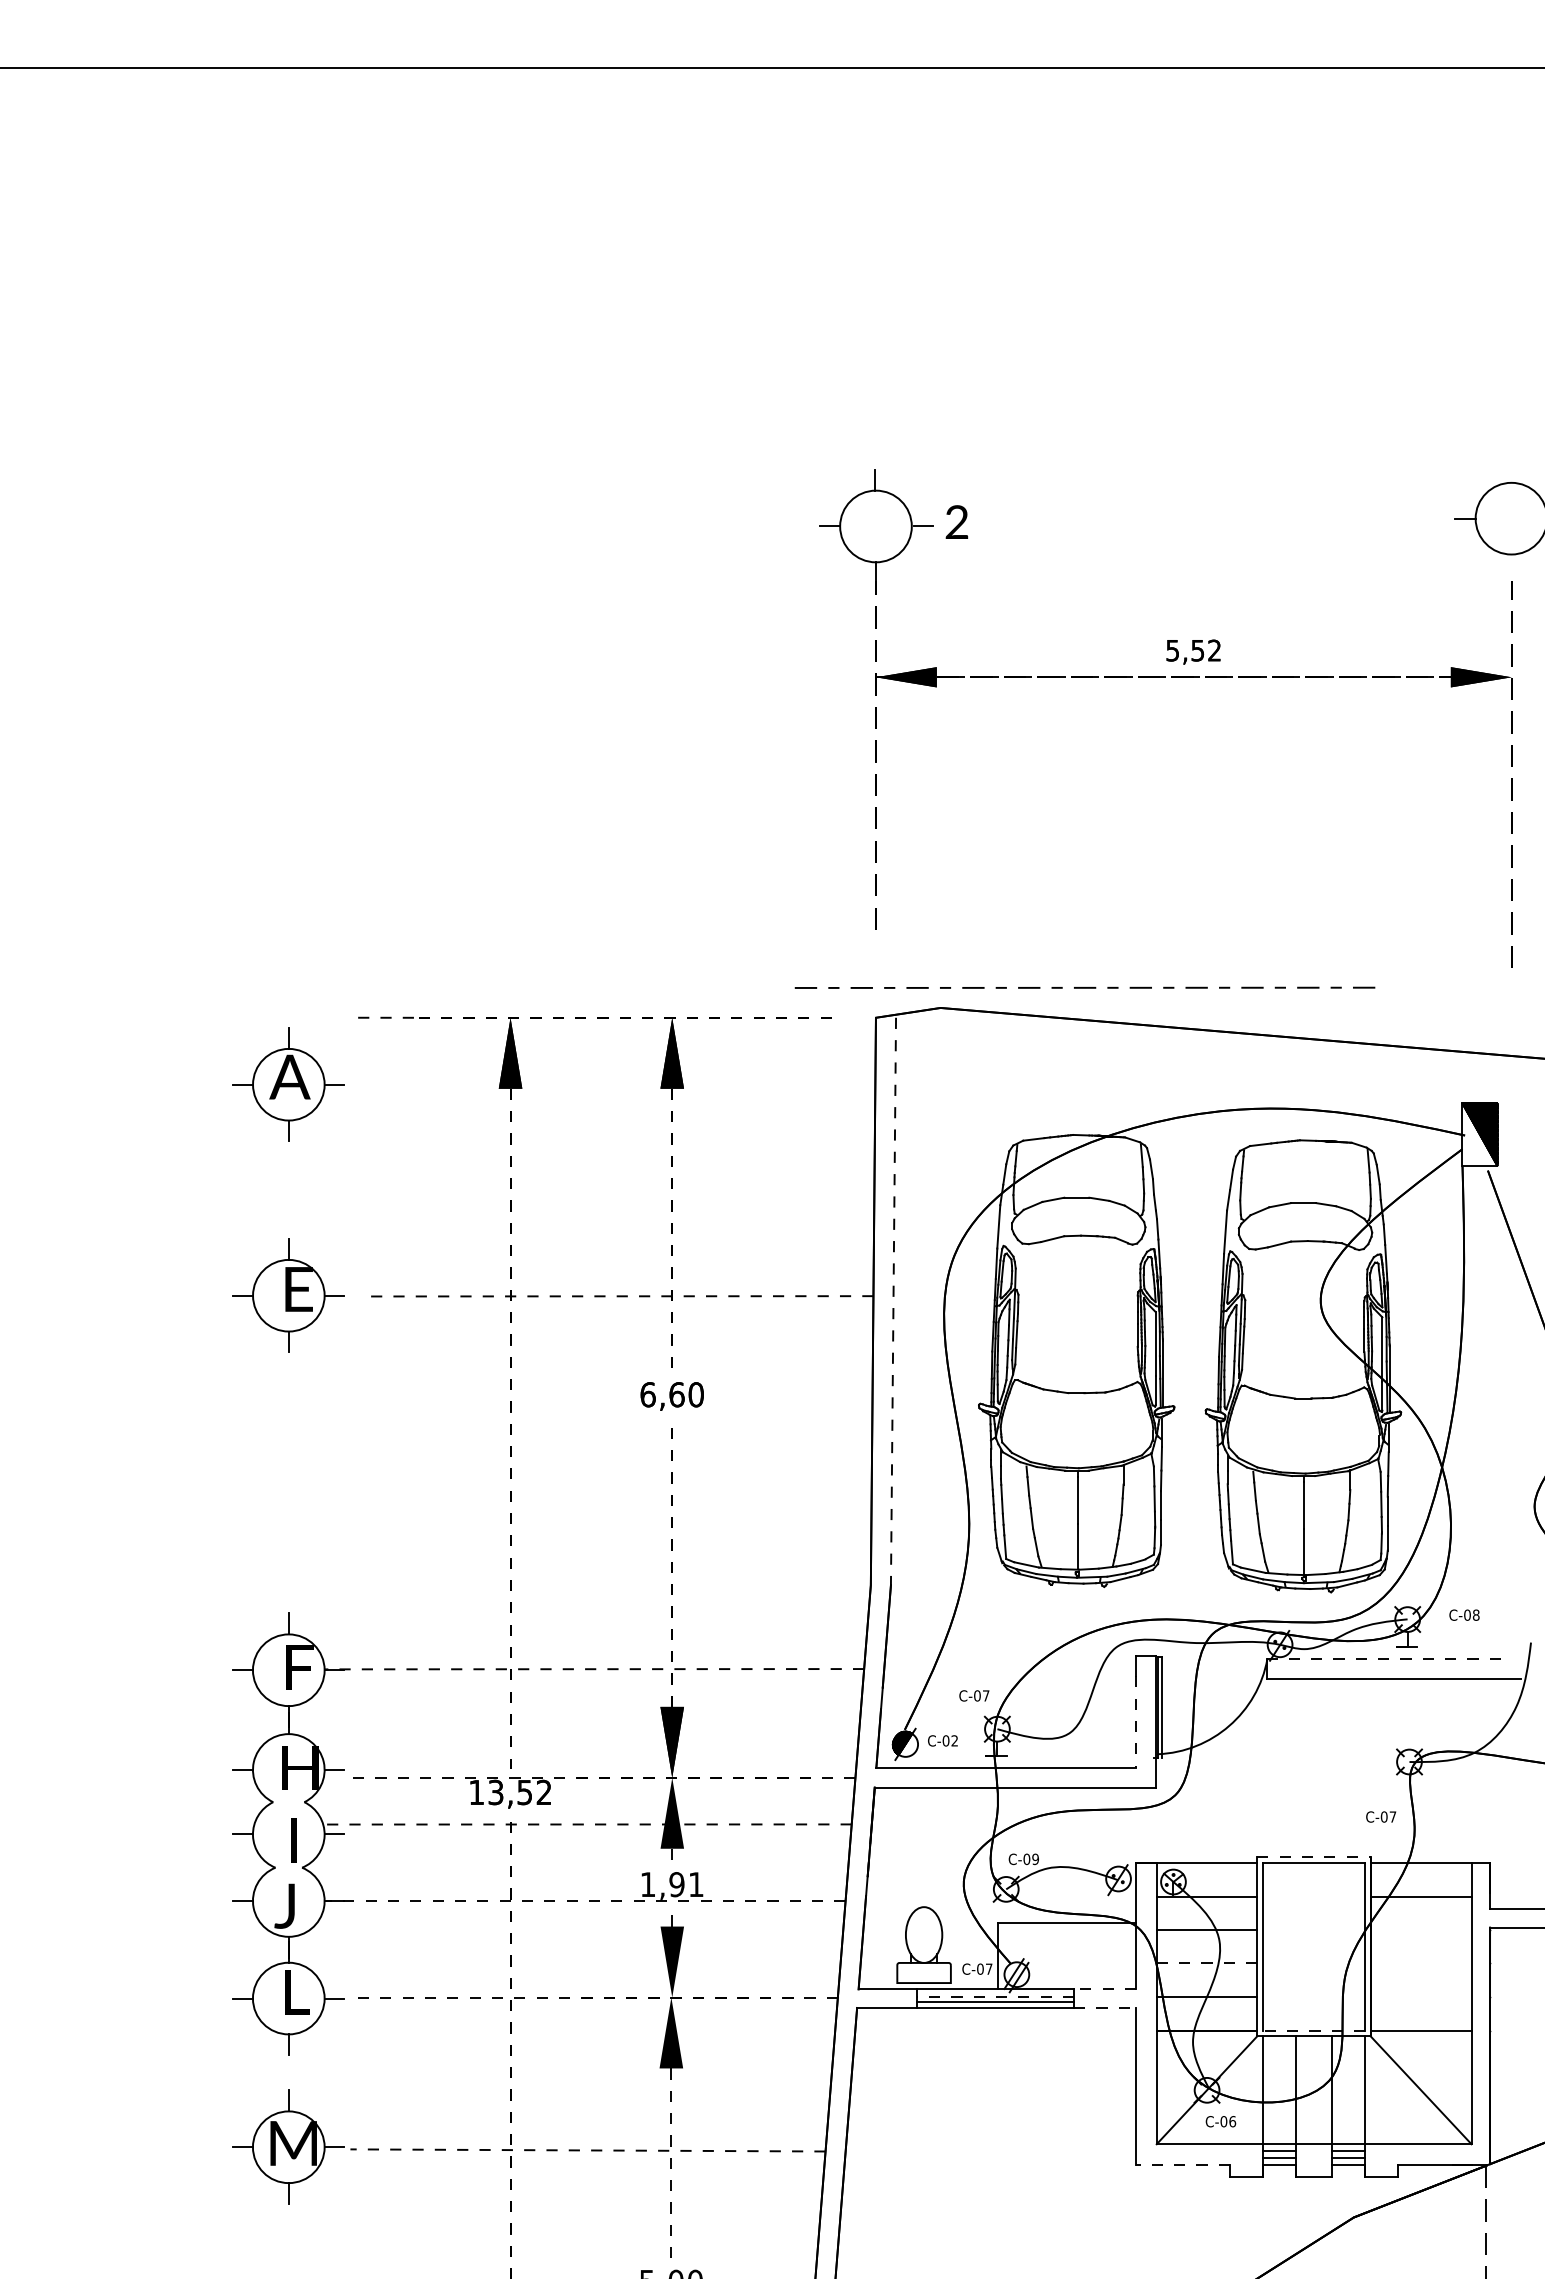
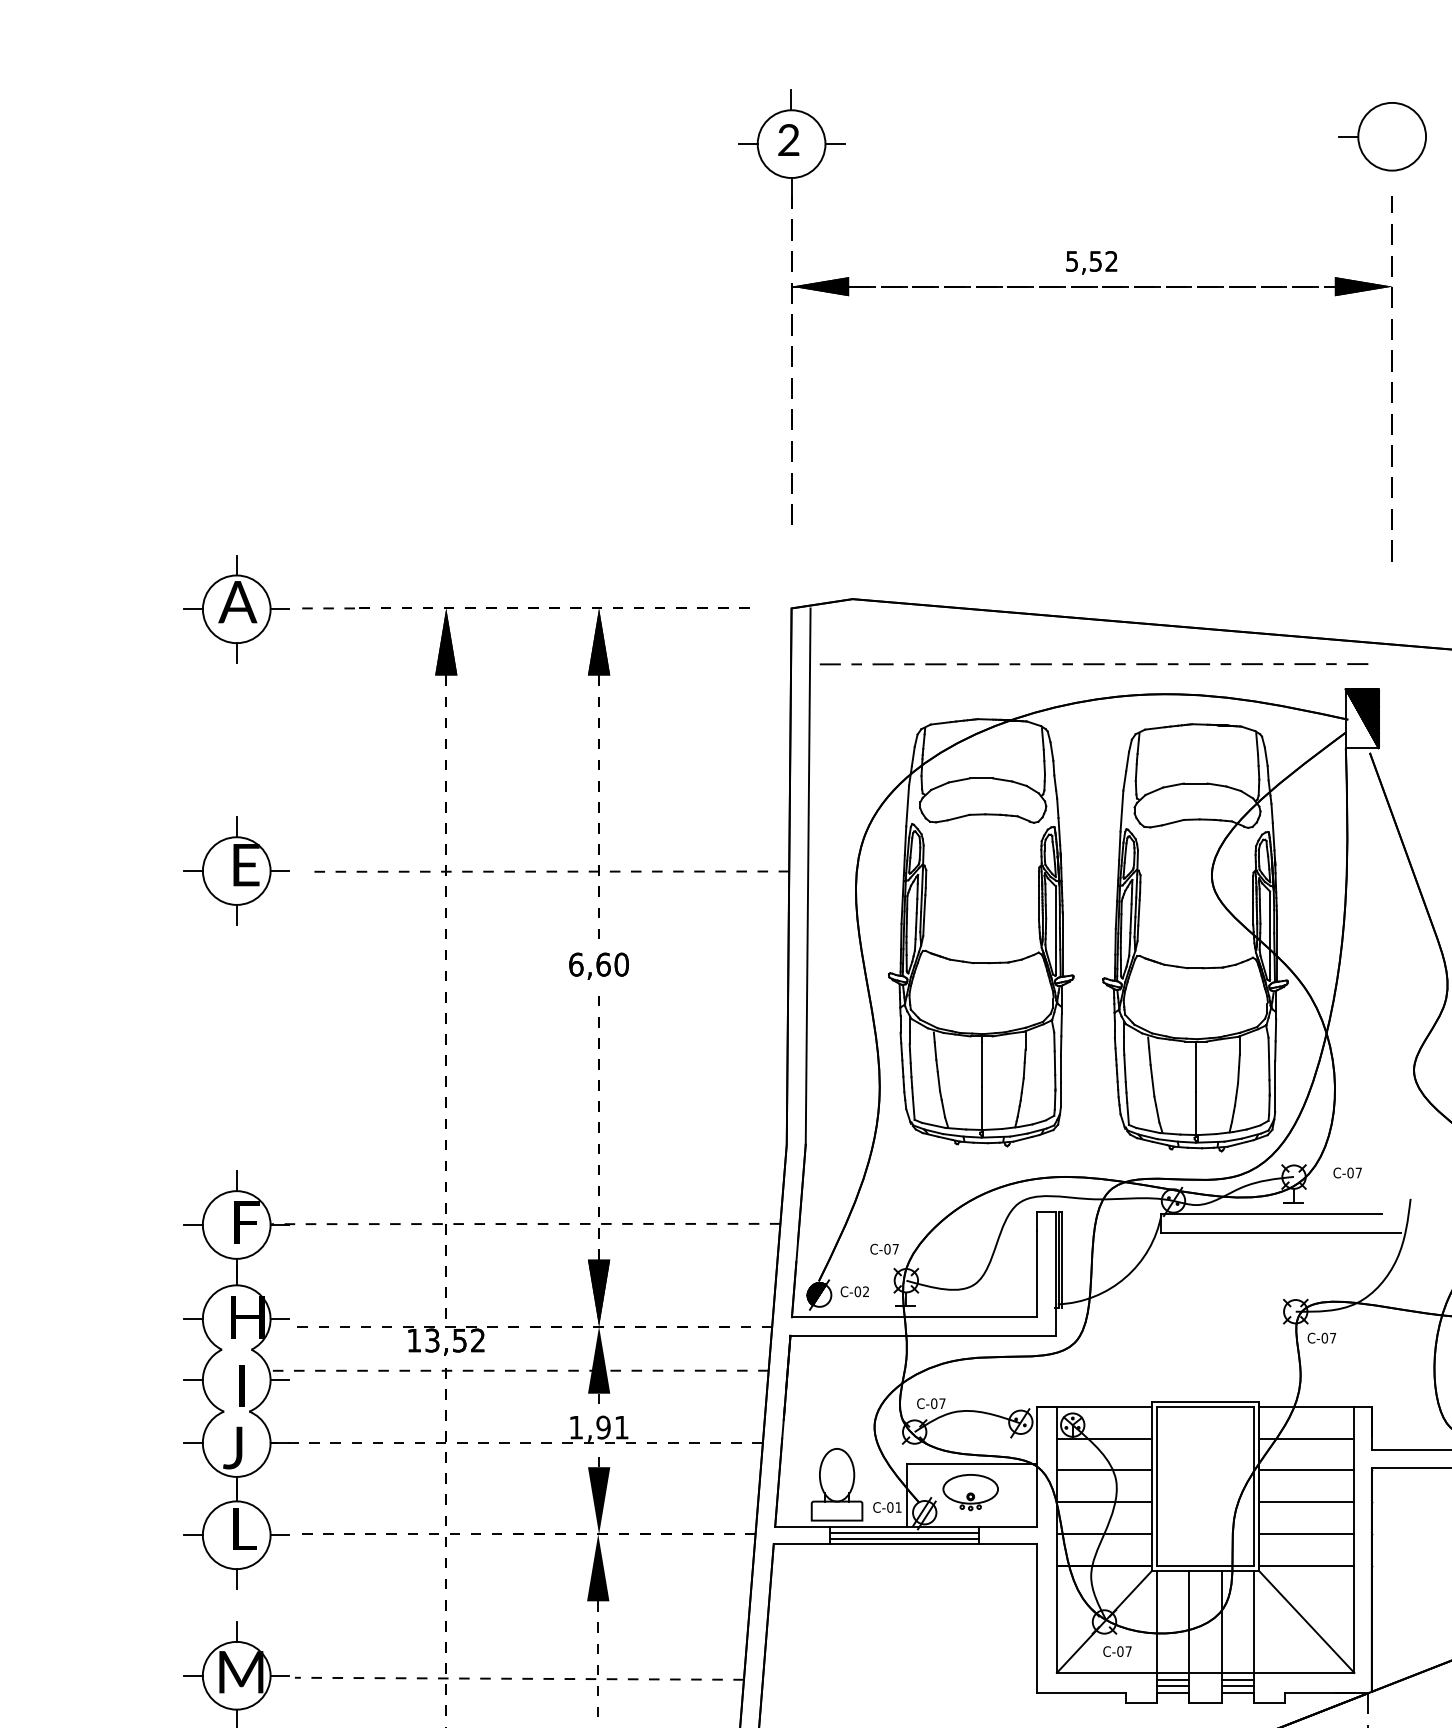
text: (956, 521) -> (788, 139), moved
line: (1084, 987) -> (1093, 663), moved
part: (288, 1084) -> (236, 609), moved
line: (893, 1301) -> (808, 876), dashed -> solid
text: (1475, 1614) -> (1358, 1172), C-08 -> C-07
line: (1384, 1658) -> (1272, 1213), dashed -> solid
line: (1136, 1722) -> (1037, 1274), dashed -> solid
text: (1381, 1816) -> (1322, 1337), moved
line: (1313, 1857) -> (1205, 1401), dashed -> solid
text: (1035, 1859) -> (942, 1403), C-09 -> C-07
line: (1420, 1929) -> (1306, 1470), added
part: (1065, 1952) -> (970, 1491), added
line: (1207, 1963) -> (1104, 1502), dashed -> solid
line: (1420, 1963) -> (1306, 1502), added
text: (989, 1968) -> (898, 1506), C-07 -> C-01
line: (1105, 1989) -> (1008, 1526), dashed -> solid
line: (995, 1996) -> (904, 1533), dashed -> solid
line: (1420, 1996) -> (1306, 1533), added
line: (1105, 2007) -> (1008, 1543), dashed -> solid
line: (1313, 2030) -> (1205, 1565), dashed -> solid
text: (1232, 2121) -> (1128, 1651), C-06 -> C-07
line: (1182, 2165) -> (1081, 1693), dashed -> solid

